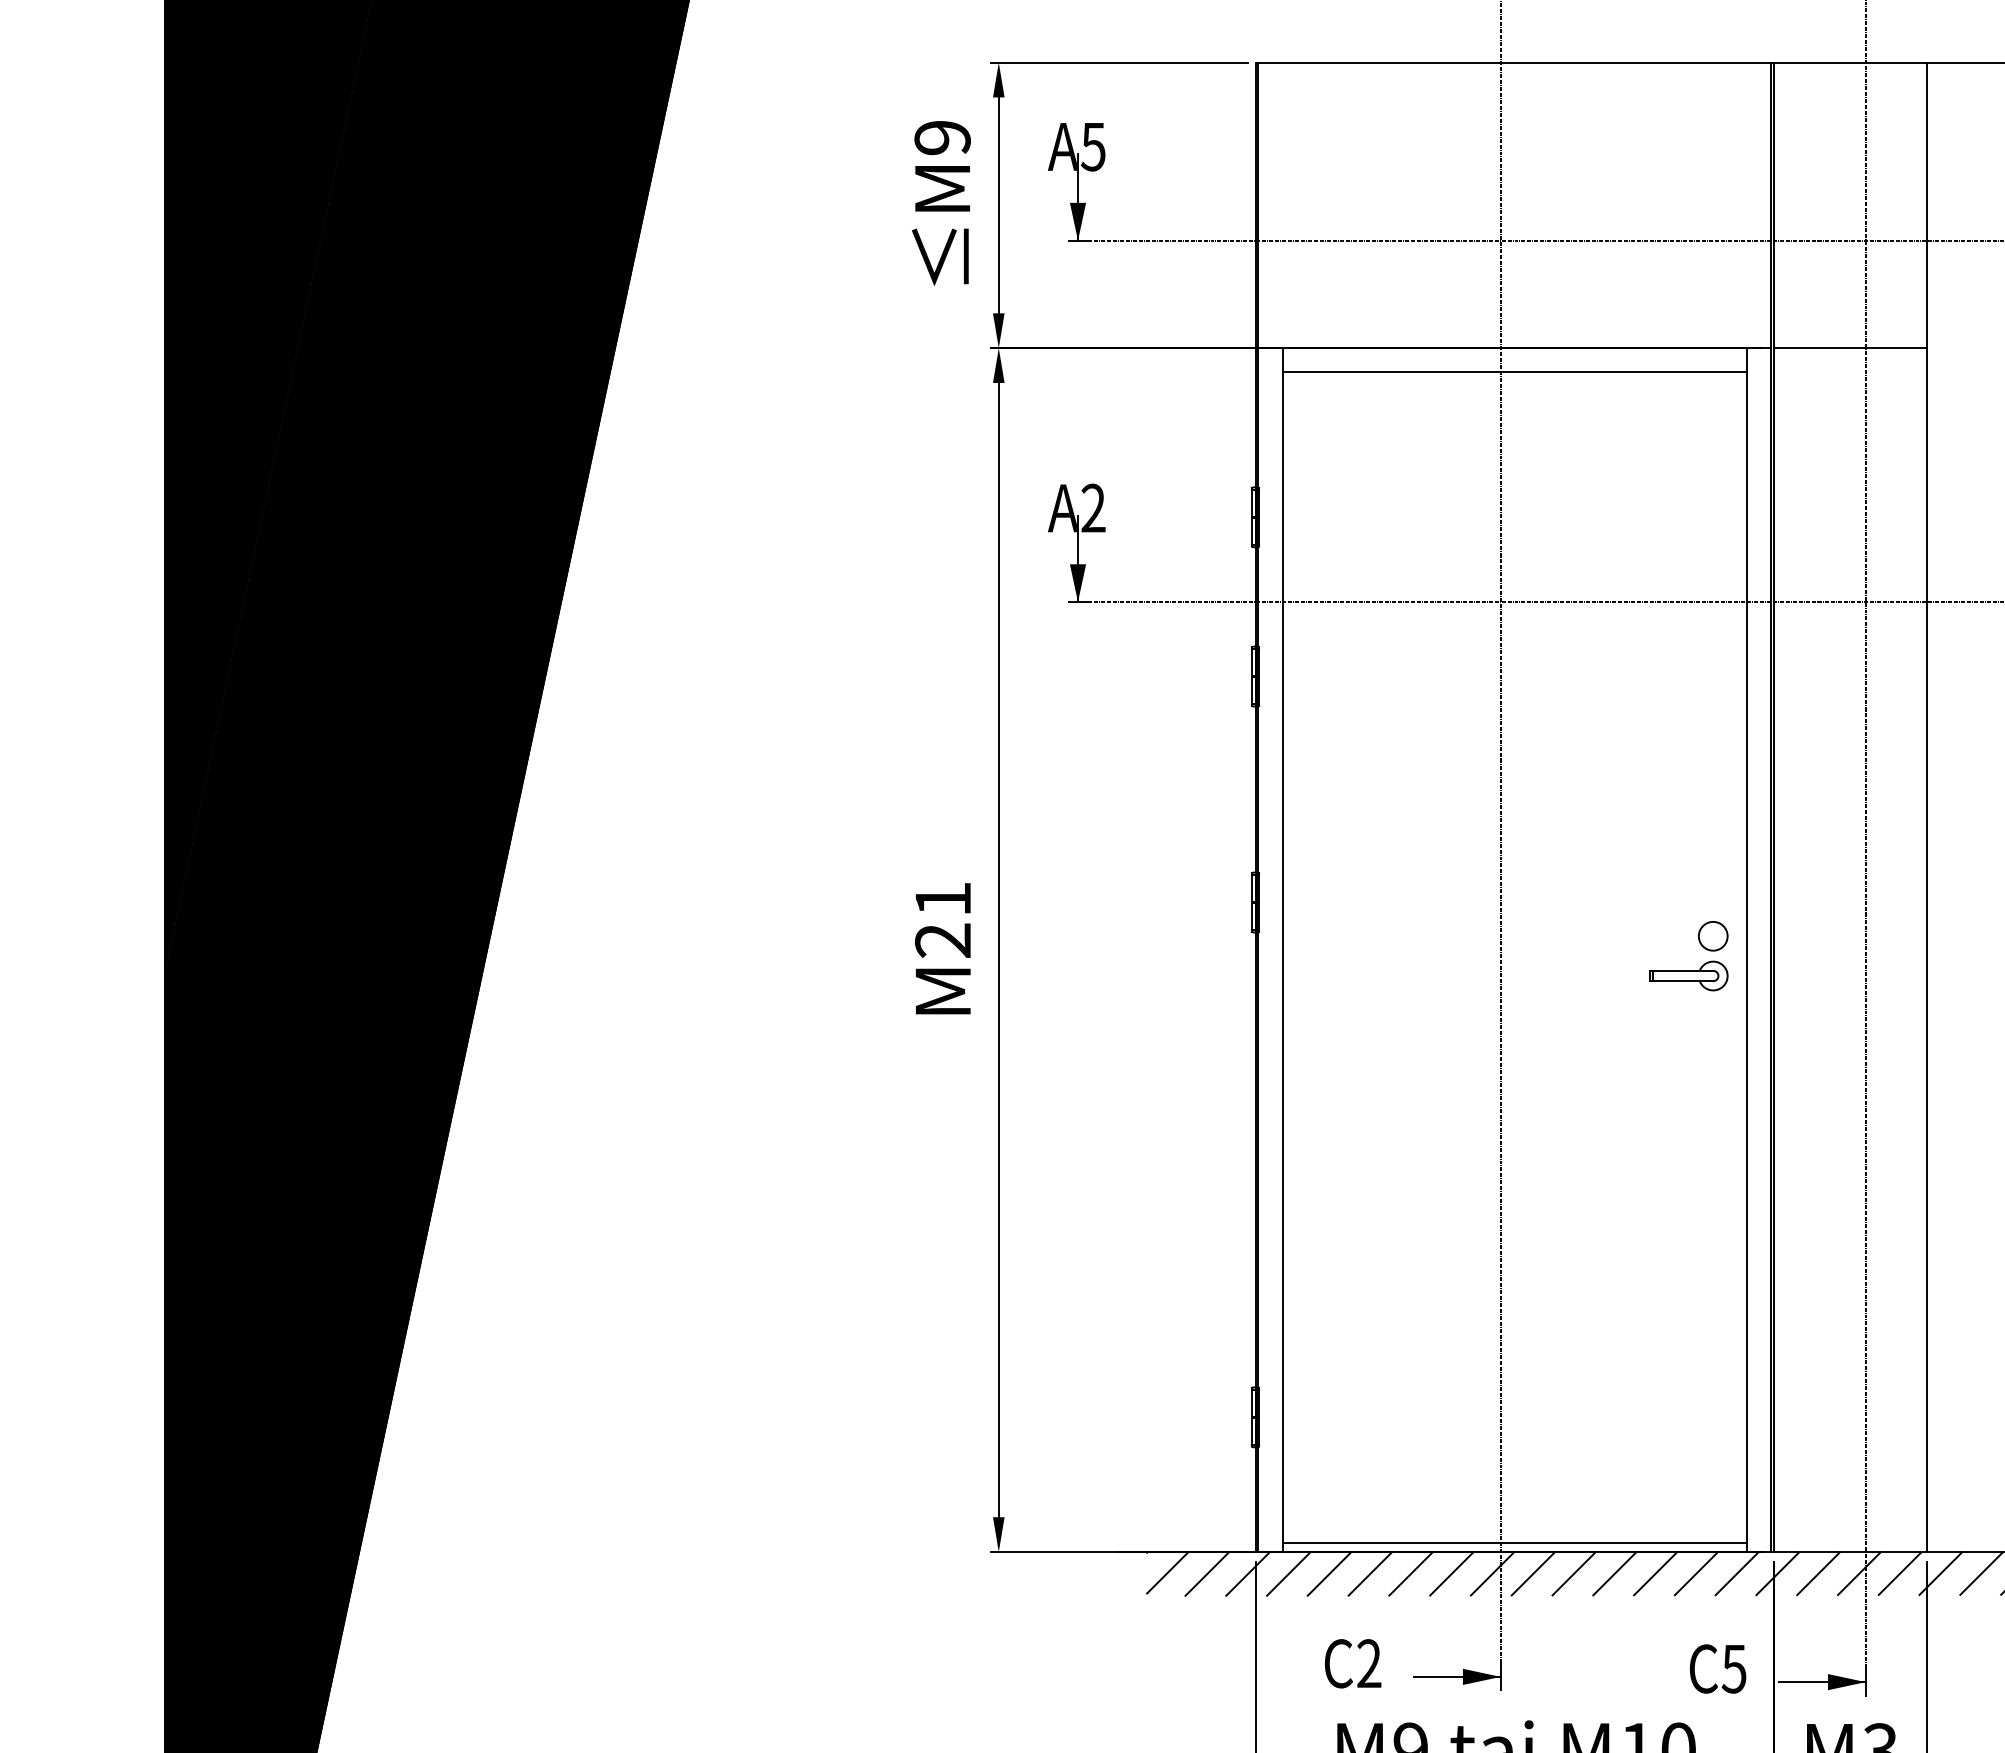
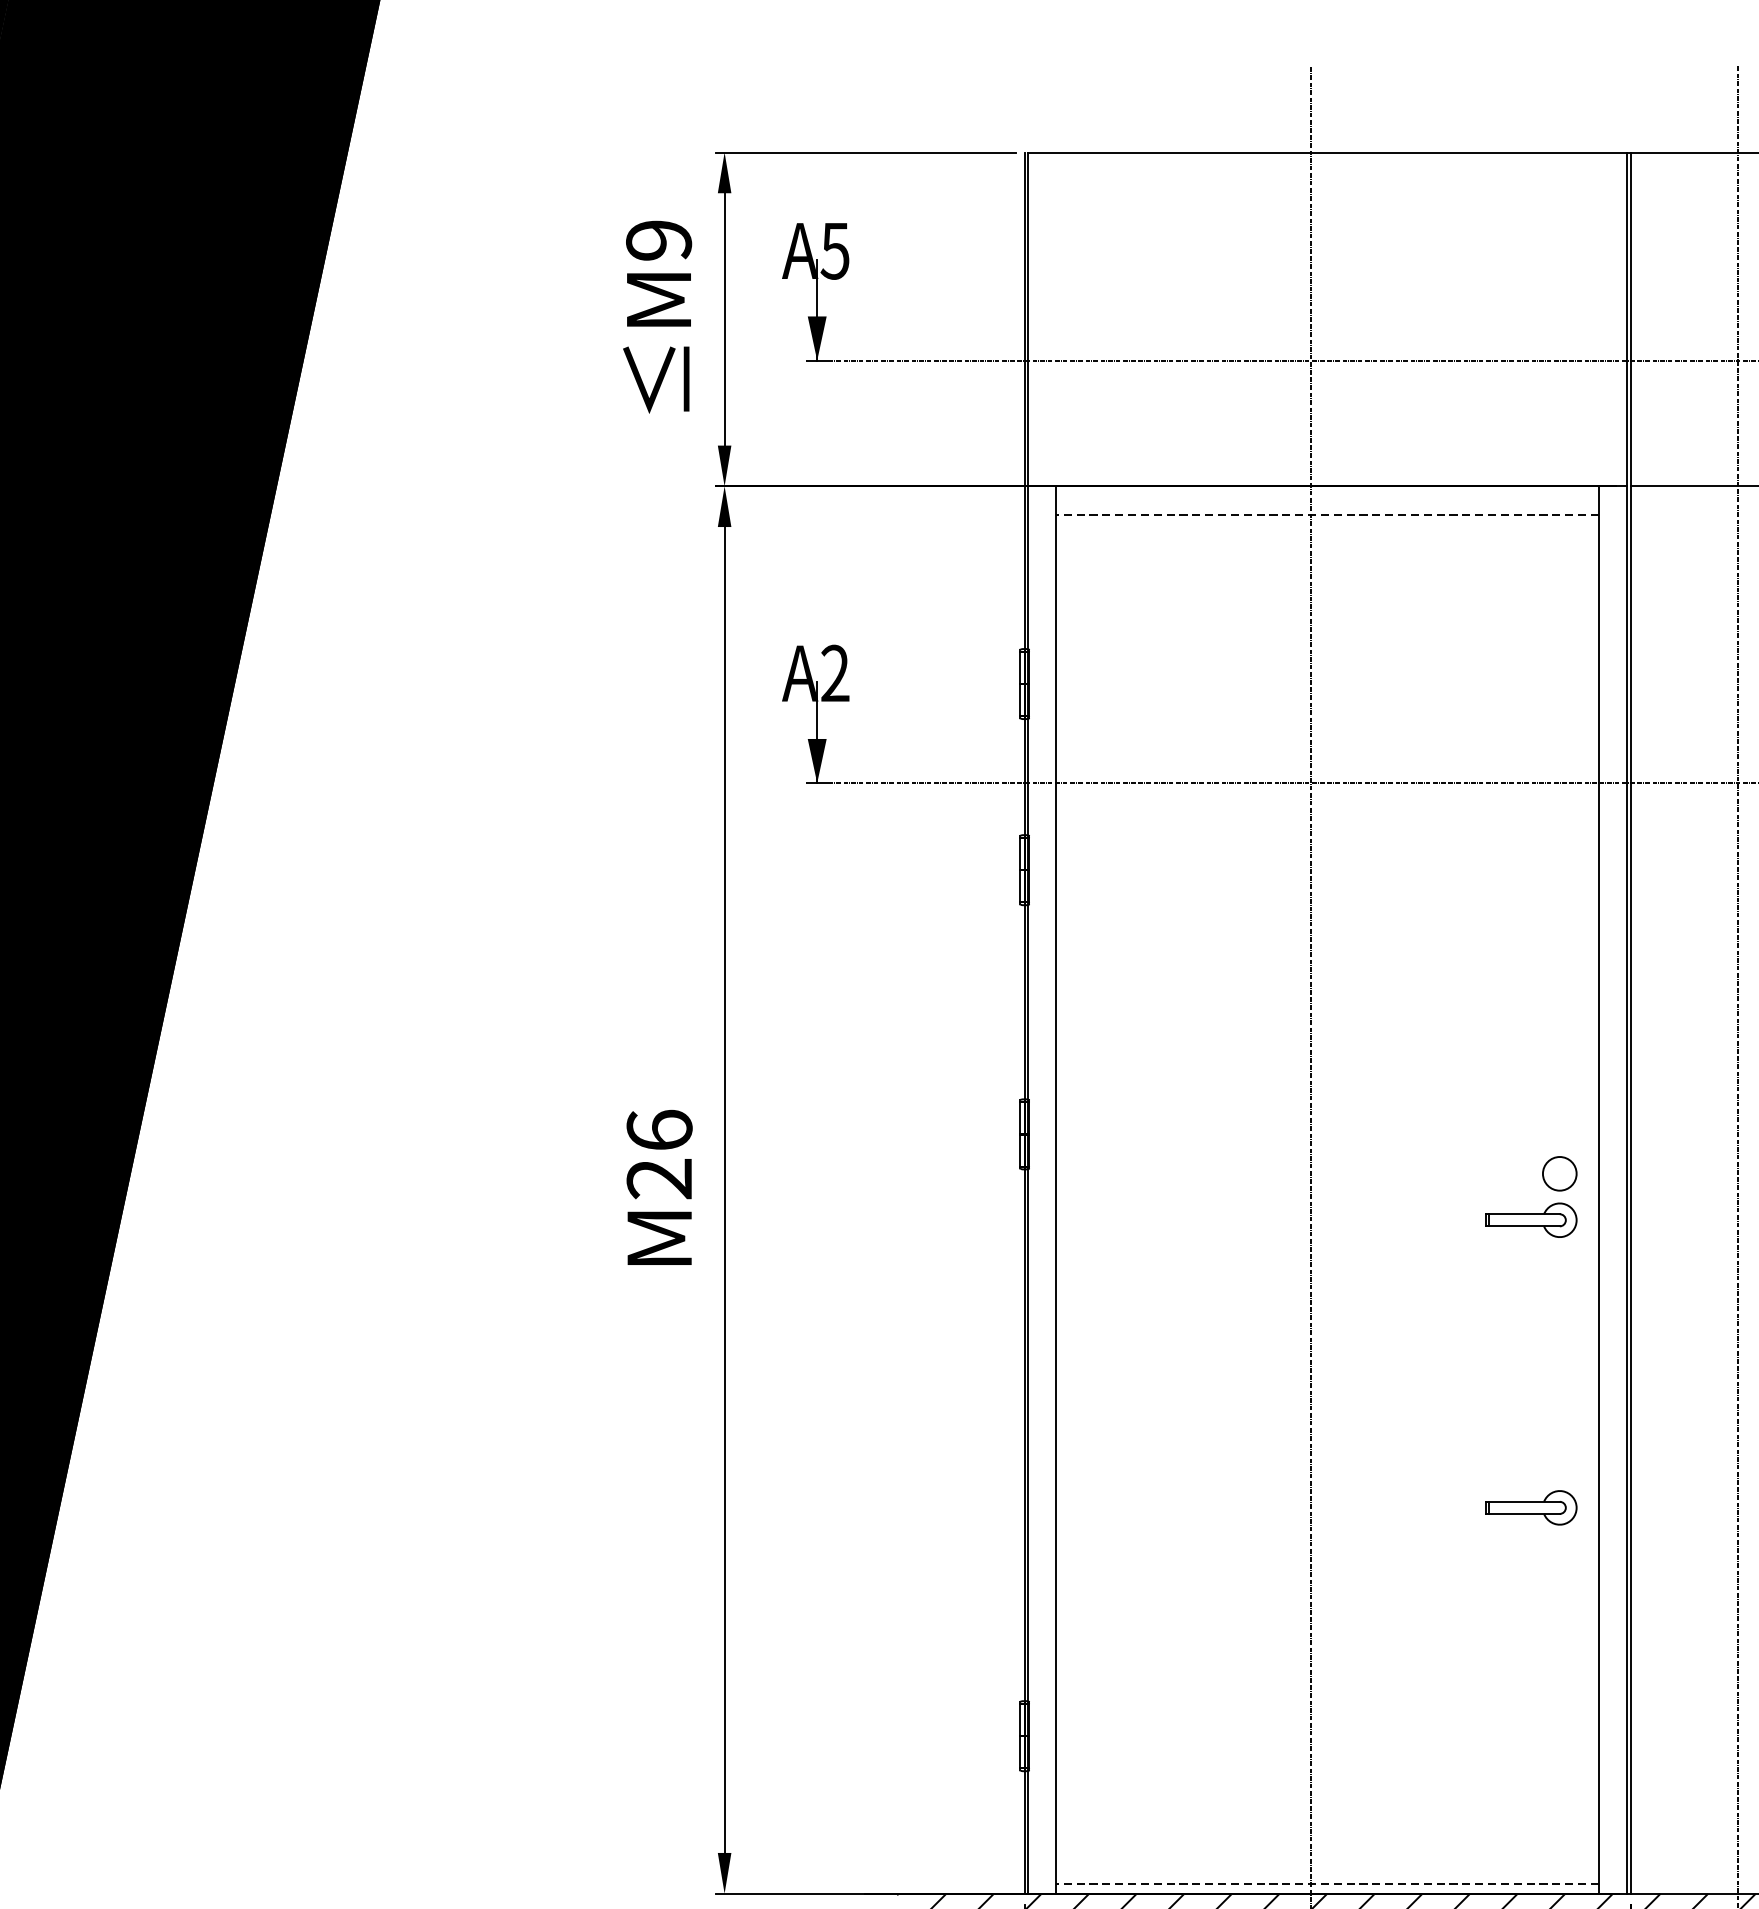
line: (1514, 372) -> (1327, 514), solid -> dashed
text: (943, 898) -> (659, 1129), M21 -> M26
part: (1688, 1221) -> (1530, 1507), added
line: (1514, 1543) -> (1327, 1883), solid -> dashed

